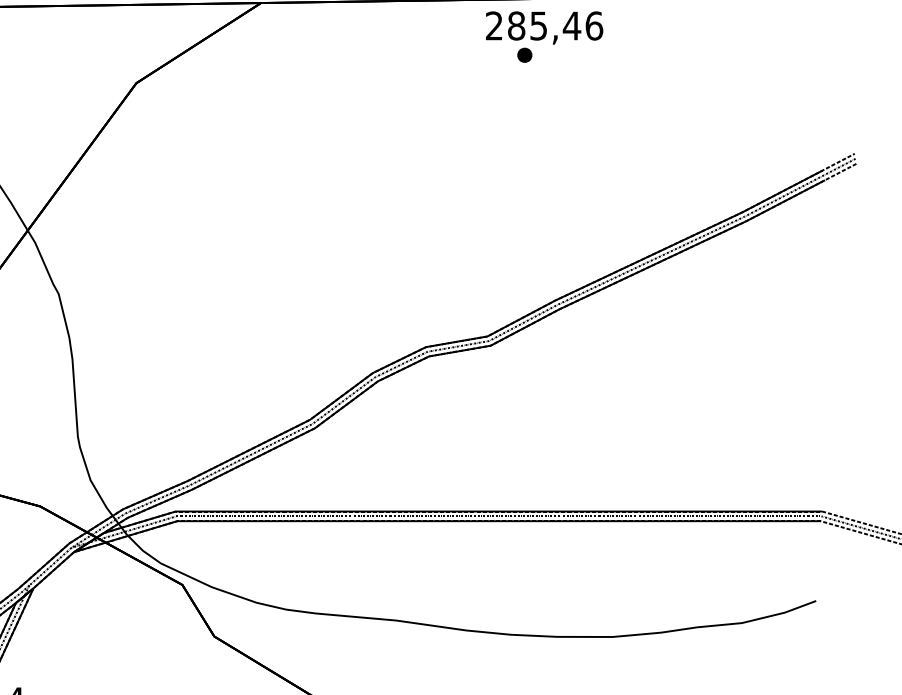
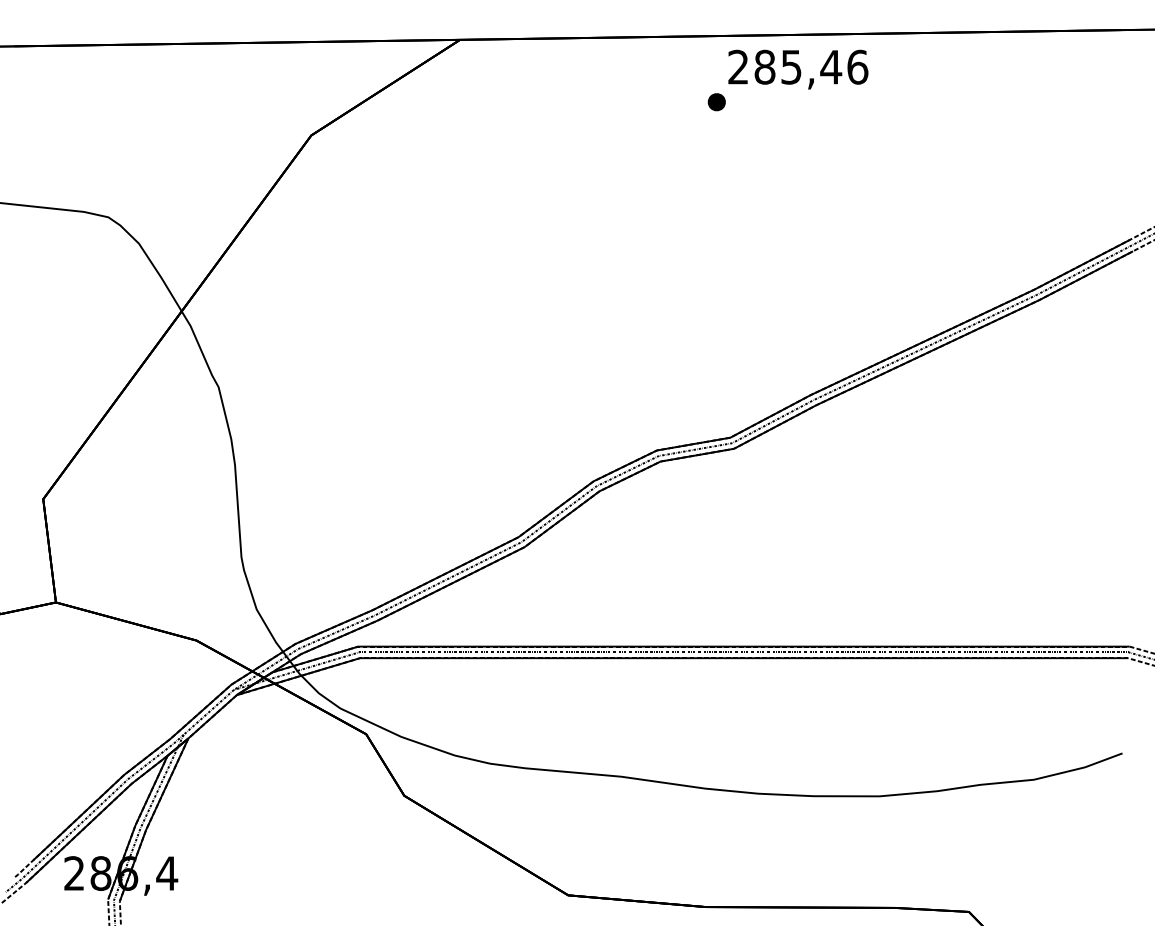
part: (524, 55) -> (716, 102), moved

